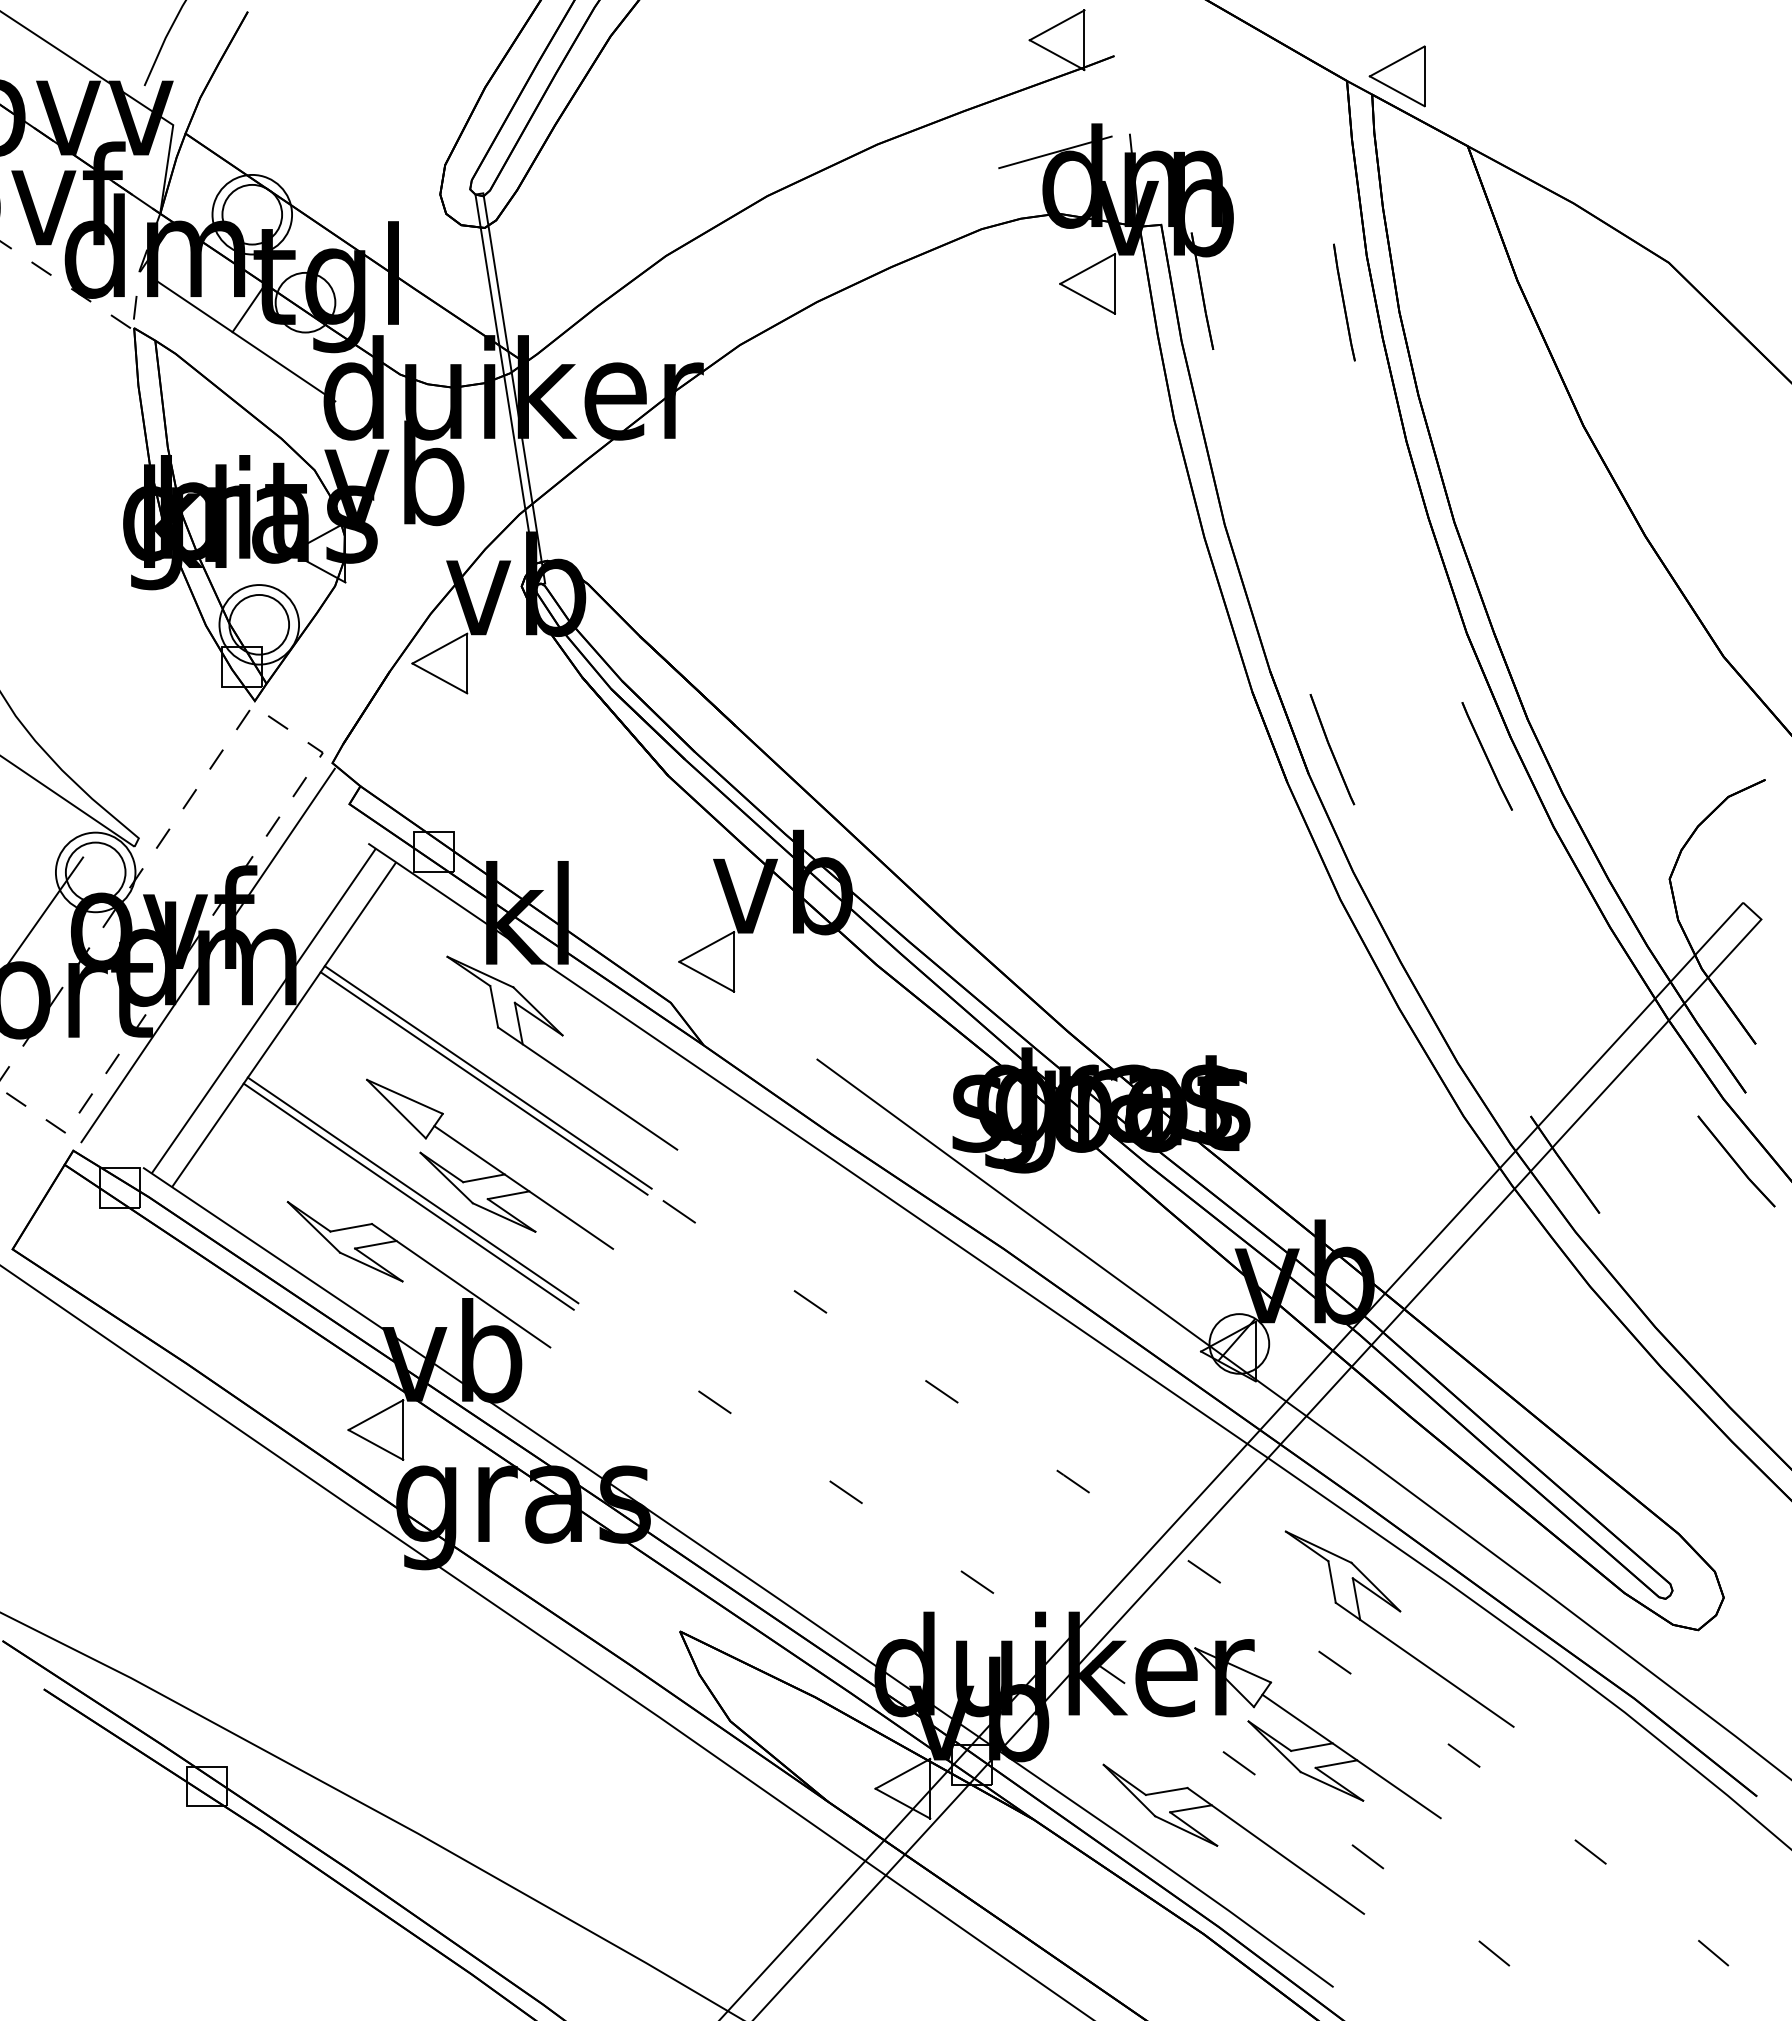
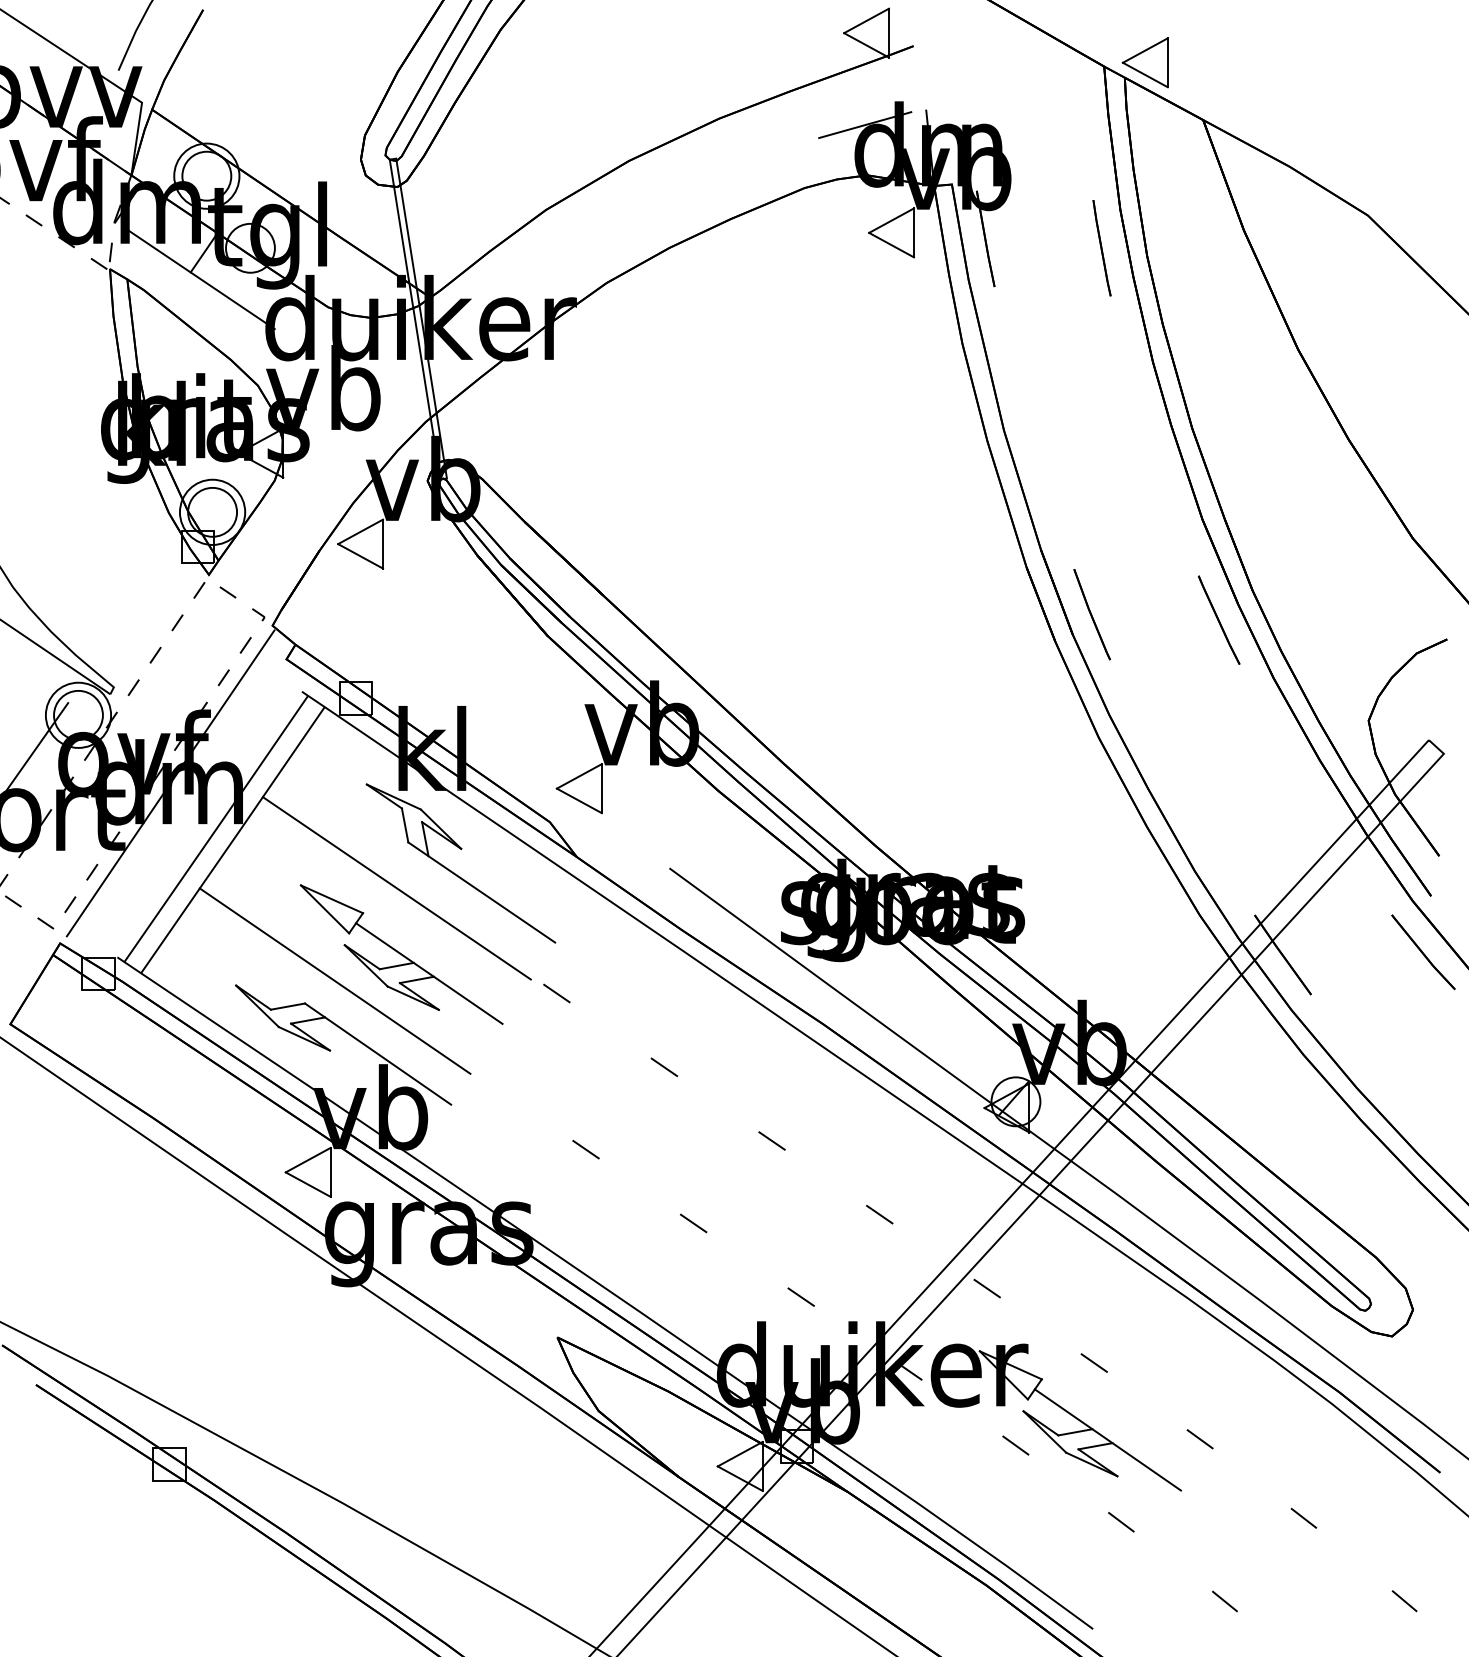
line: (487, 1077) -> (399, 883), removed
line: (412, 1190) -> (338, 976), removed
part: (1390, 1639) -> (1139, 1344), removed
part: (1239, 1826) -> (1016, 1497), removed

